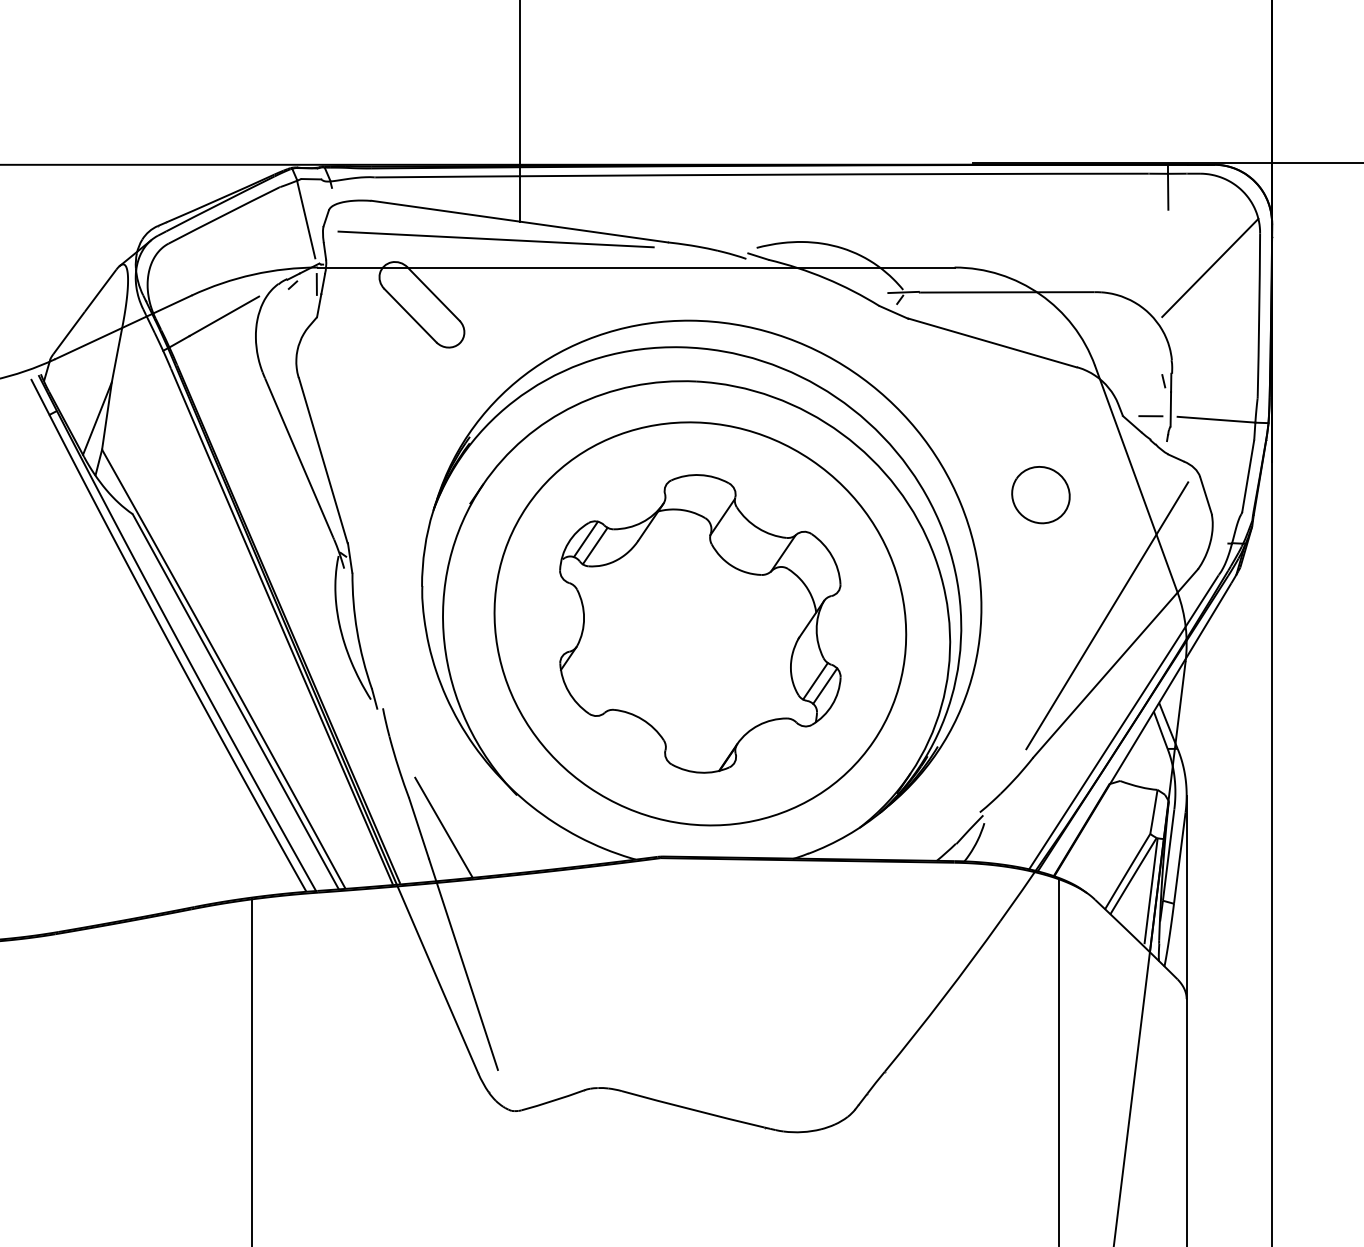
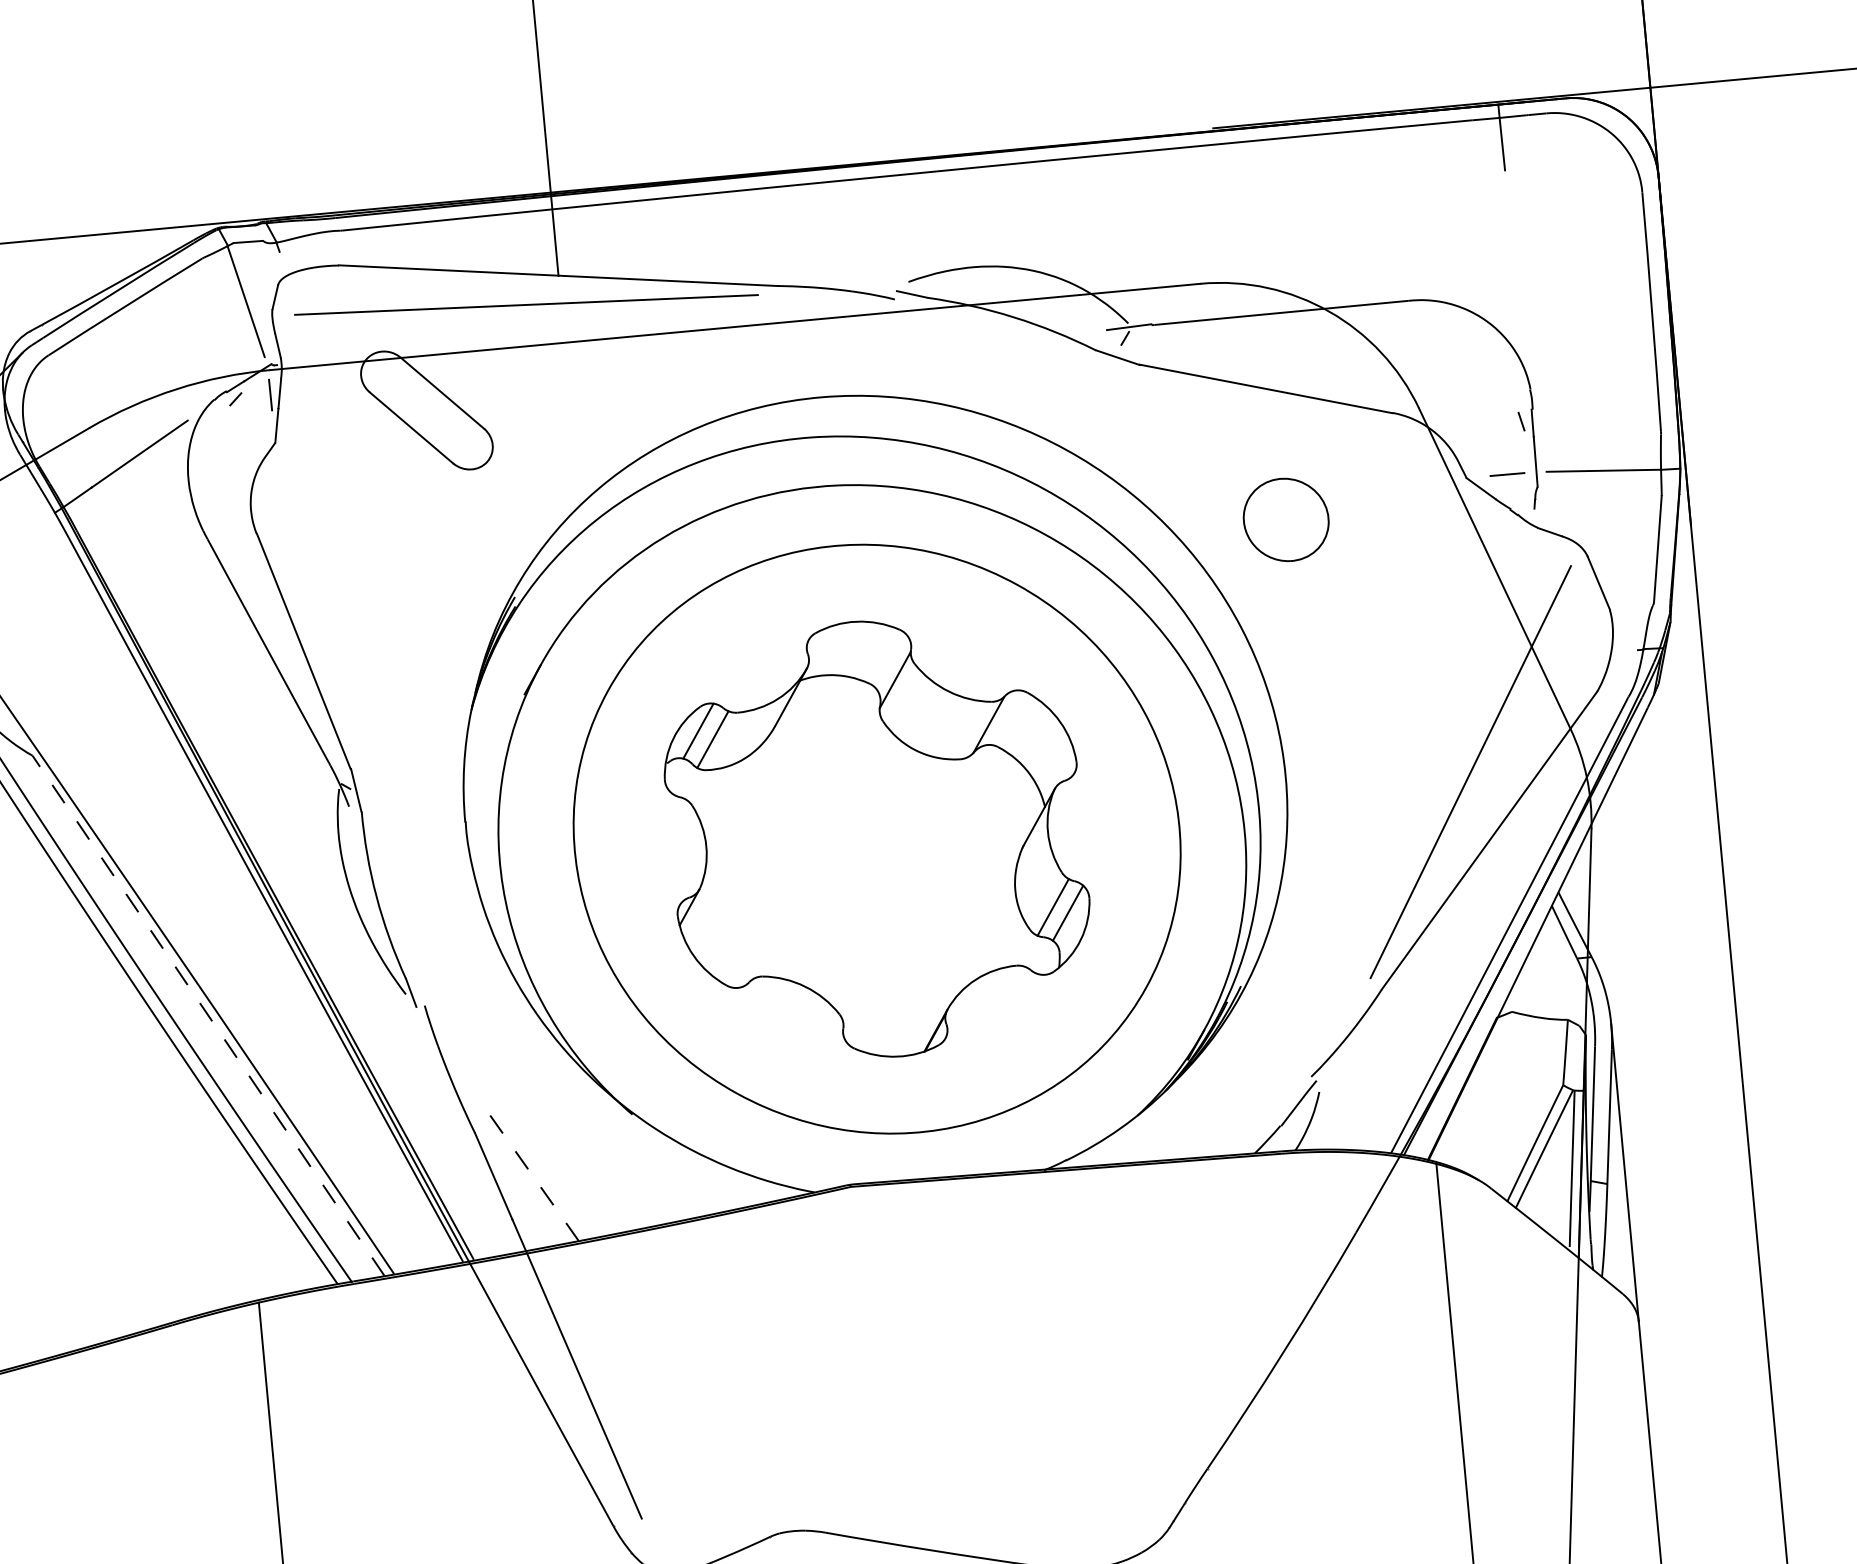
line: (1210, 267) -> (1574, 249), removed
part: (1040, 495) -> (1285, 520), moved
line: (235, 701) -> (208, 1015), solid -> dashed
line: (443, 827) -> (529, 1171), solid -> dashed

